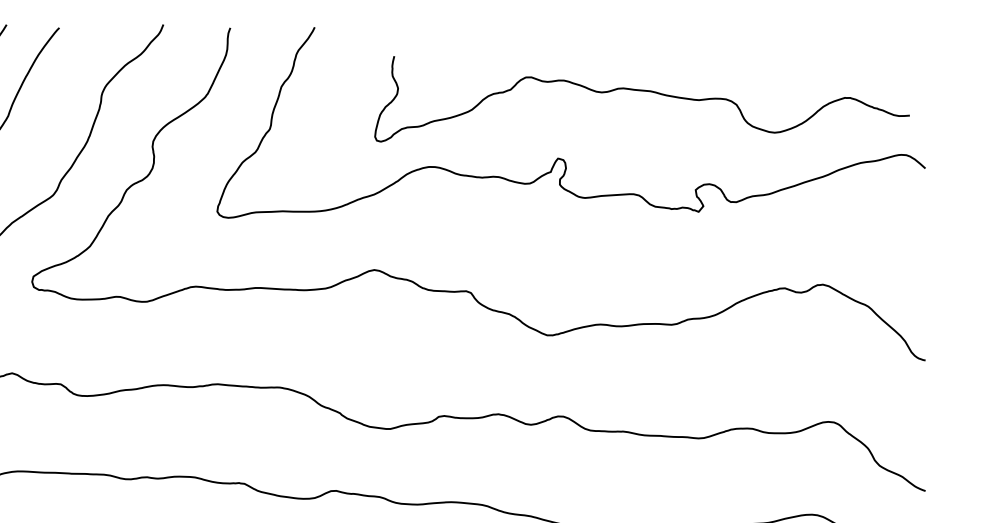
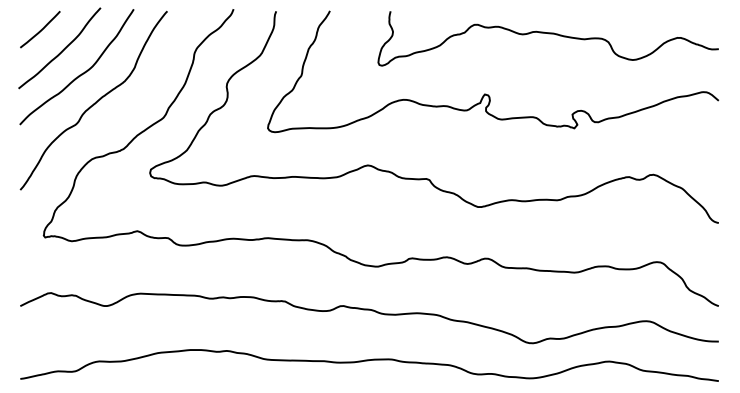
curve: (642, 92) -> (548, 34), moved

